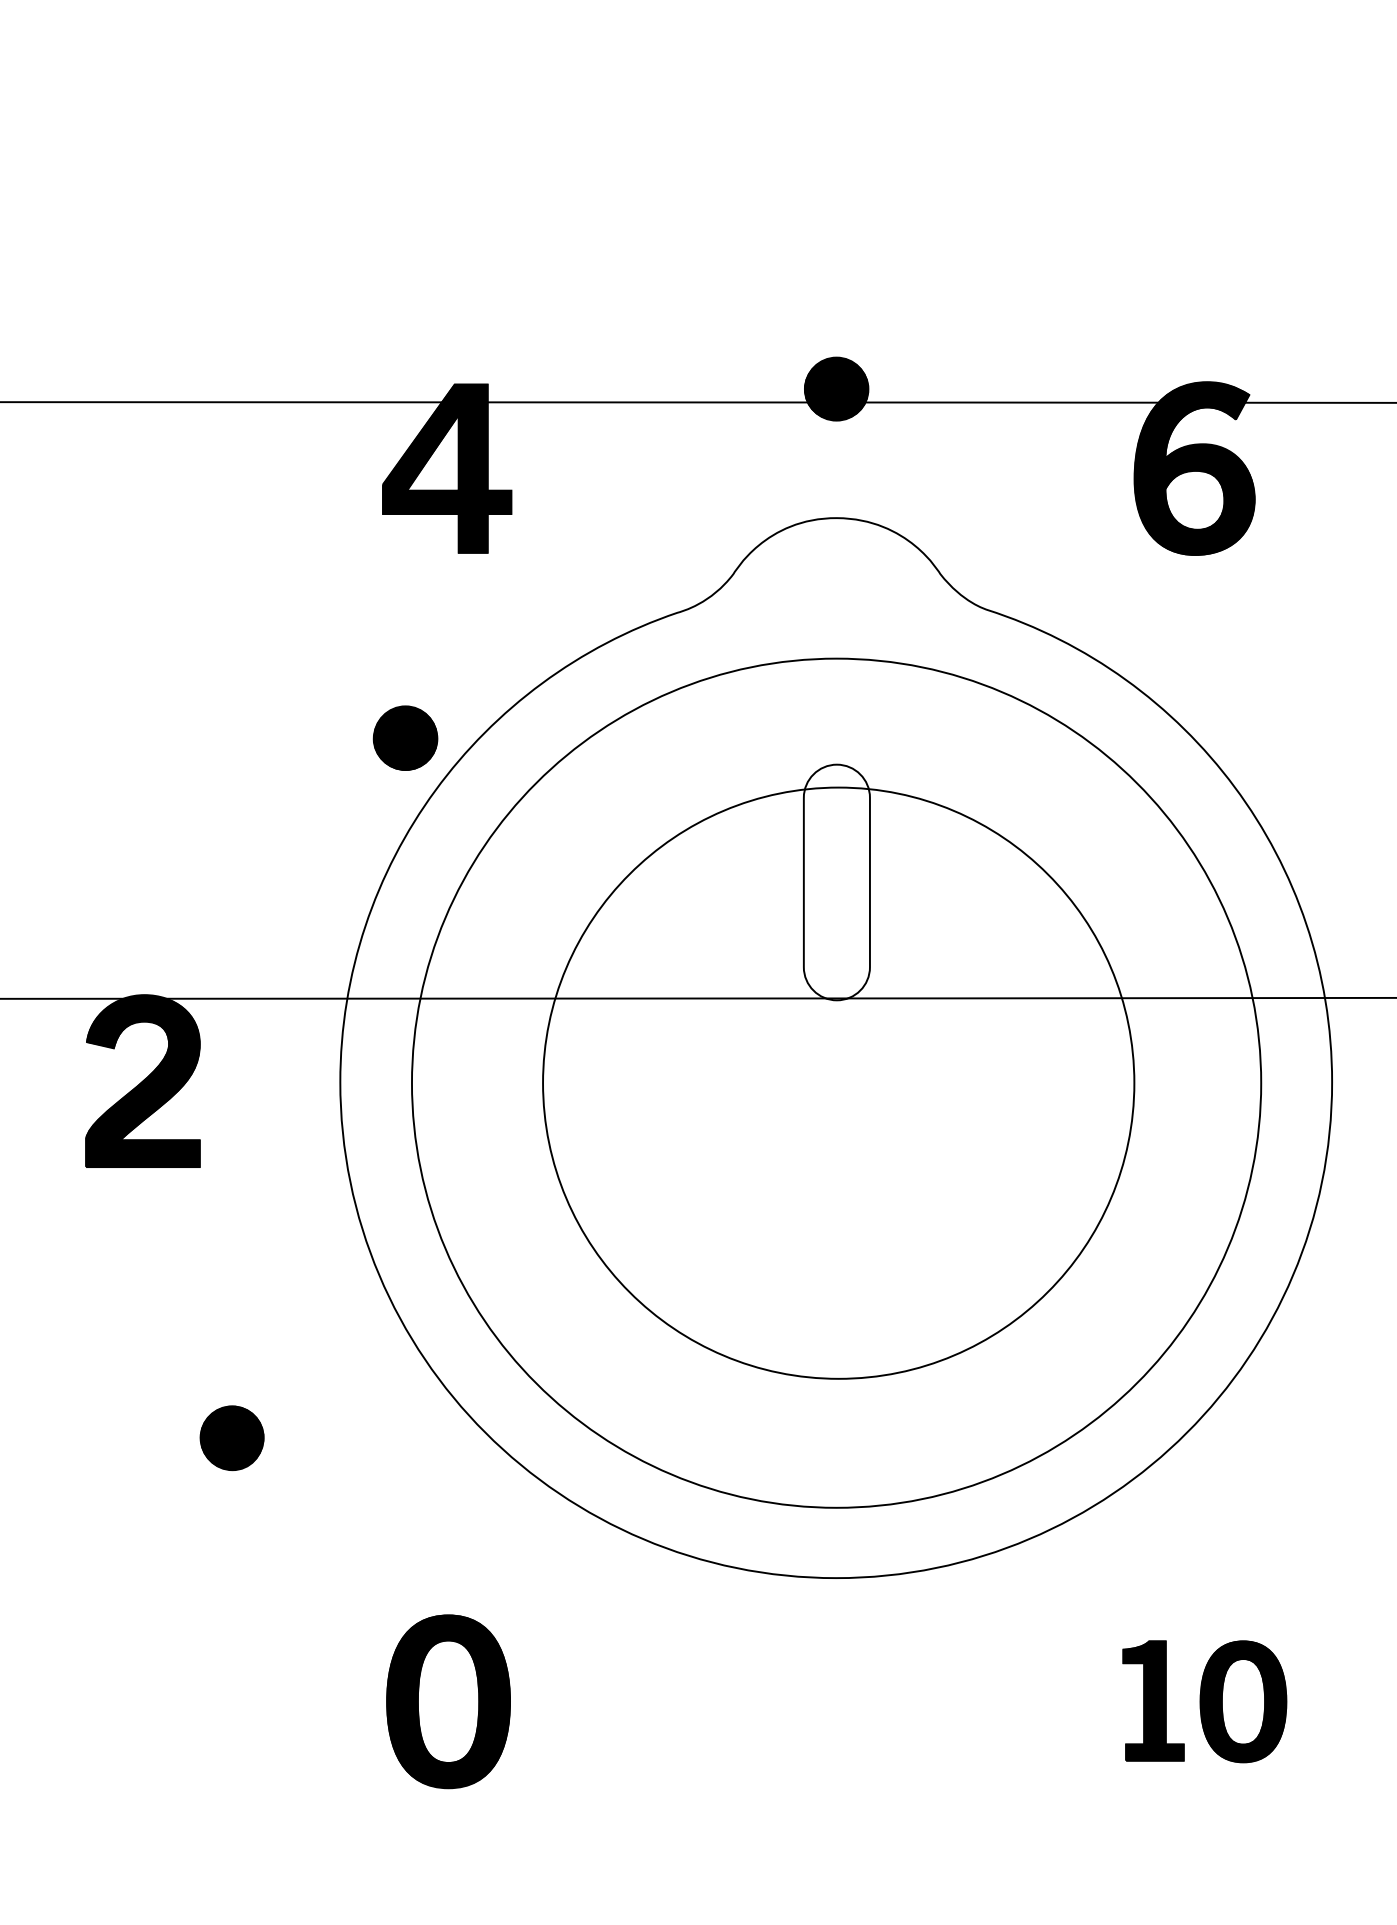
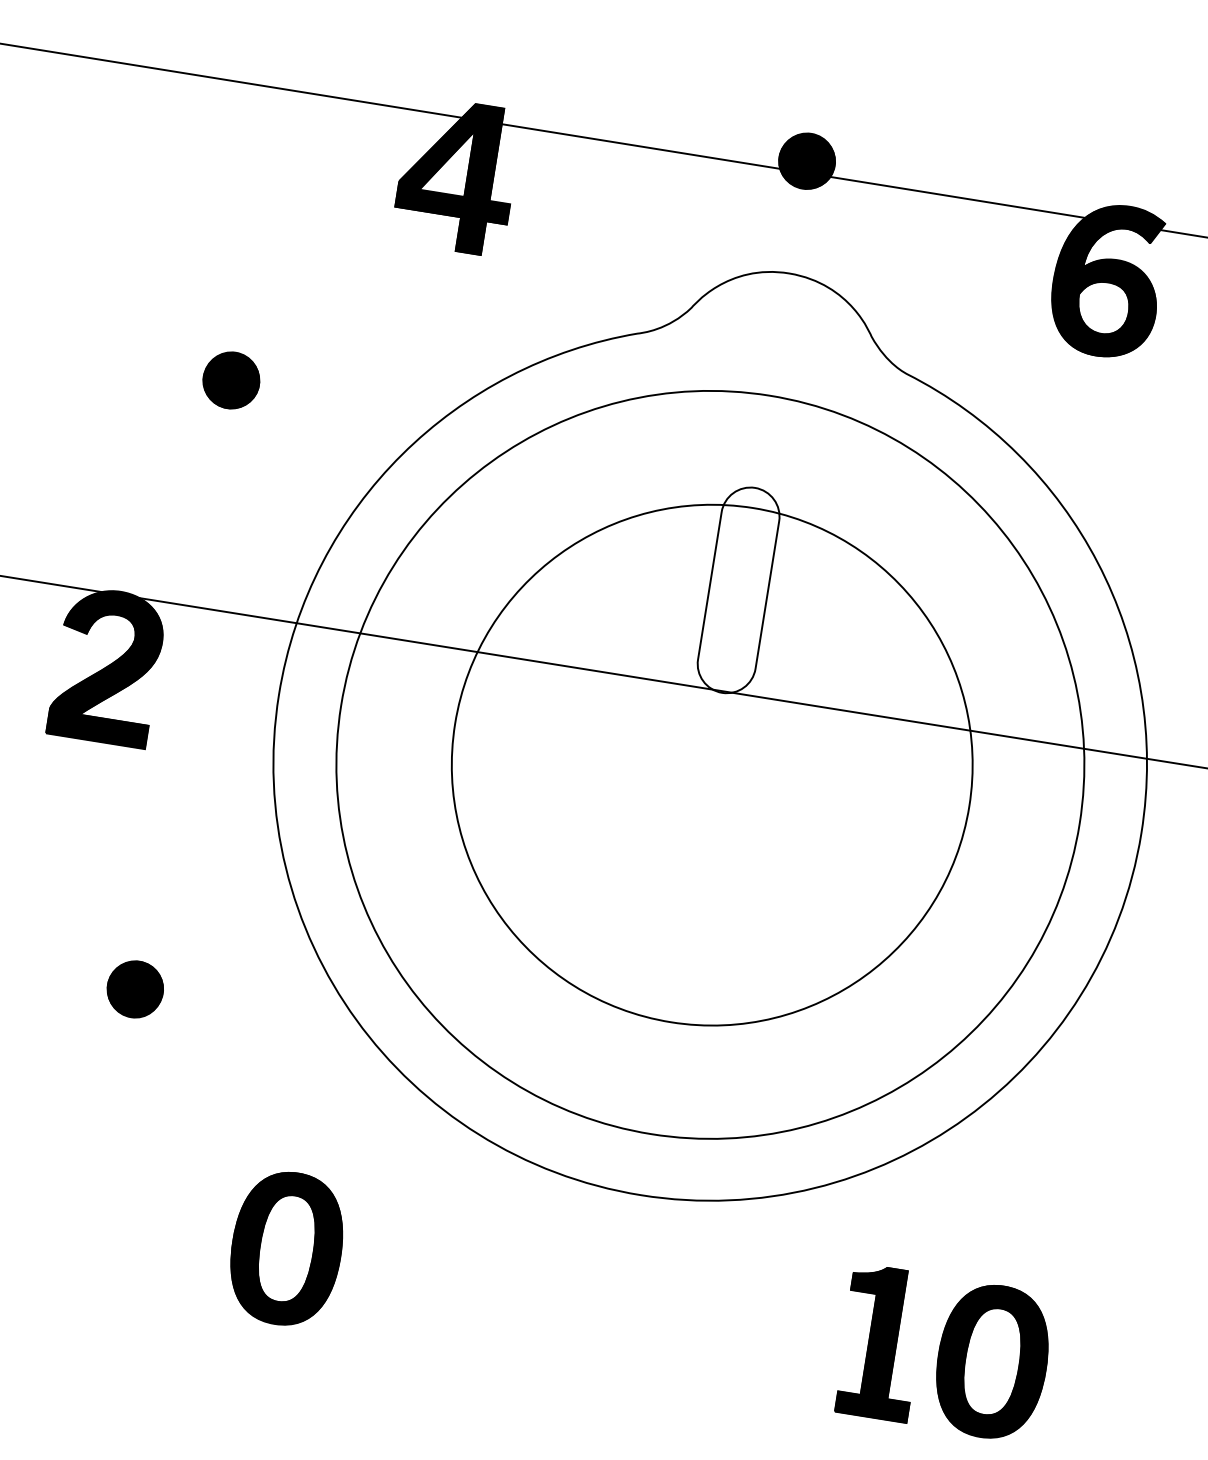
part: (405, 737) -> (231, 379), moved
part: (1204, 1701) -> (944, 1353), size x1.43

